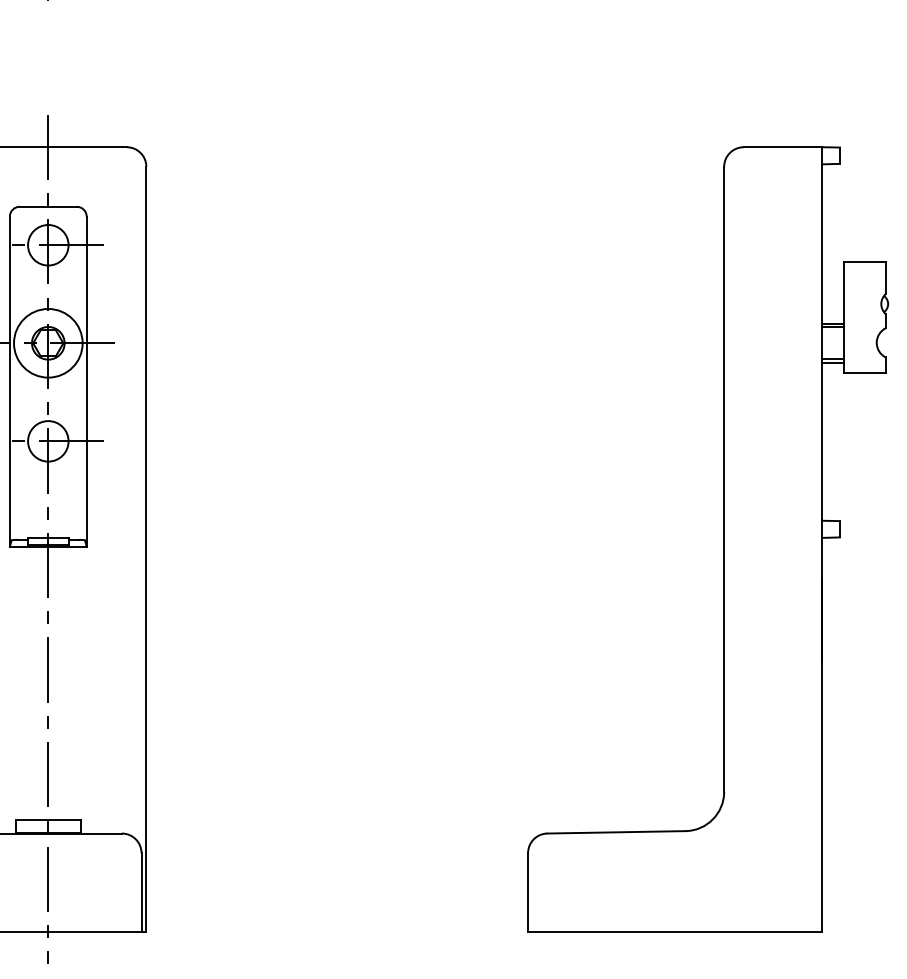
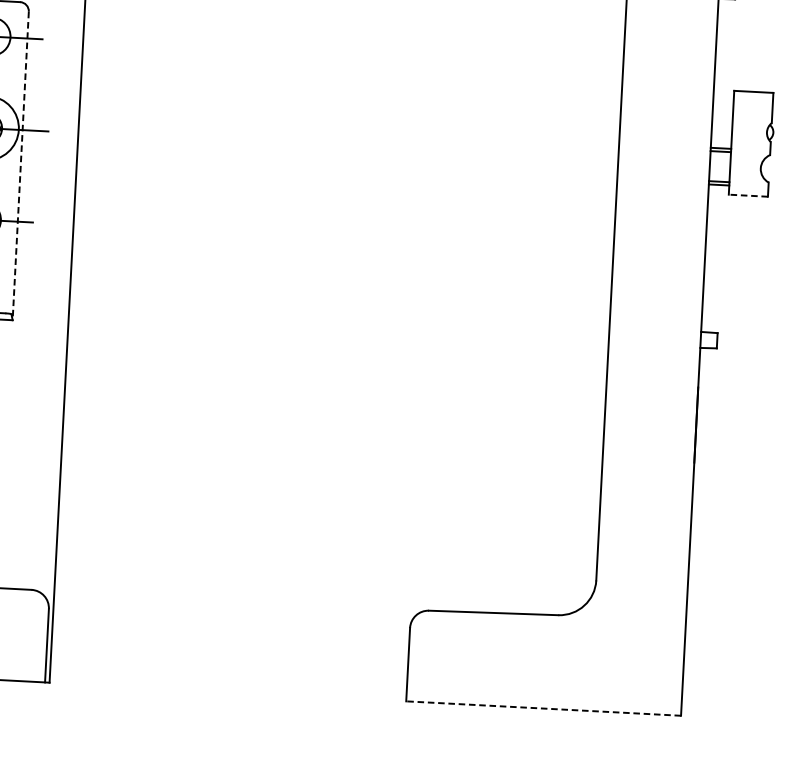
line: (865, 372) -> (748, 195), solid -> dashed
line: (86, 382) -> (20, 166), solid -> dashed
line: (674, 931) -> (543, 708), solid -> dashed

